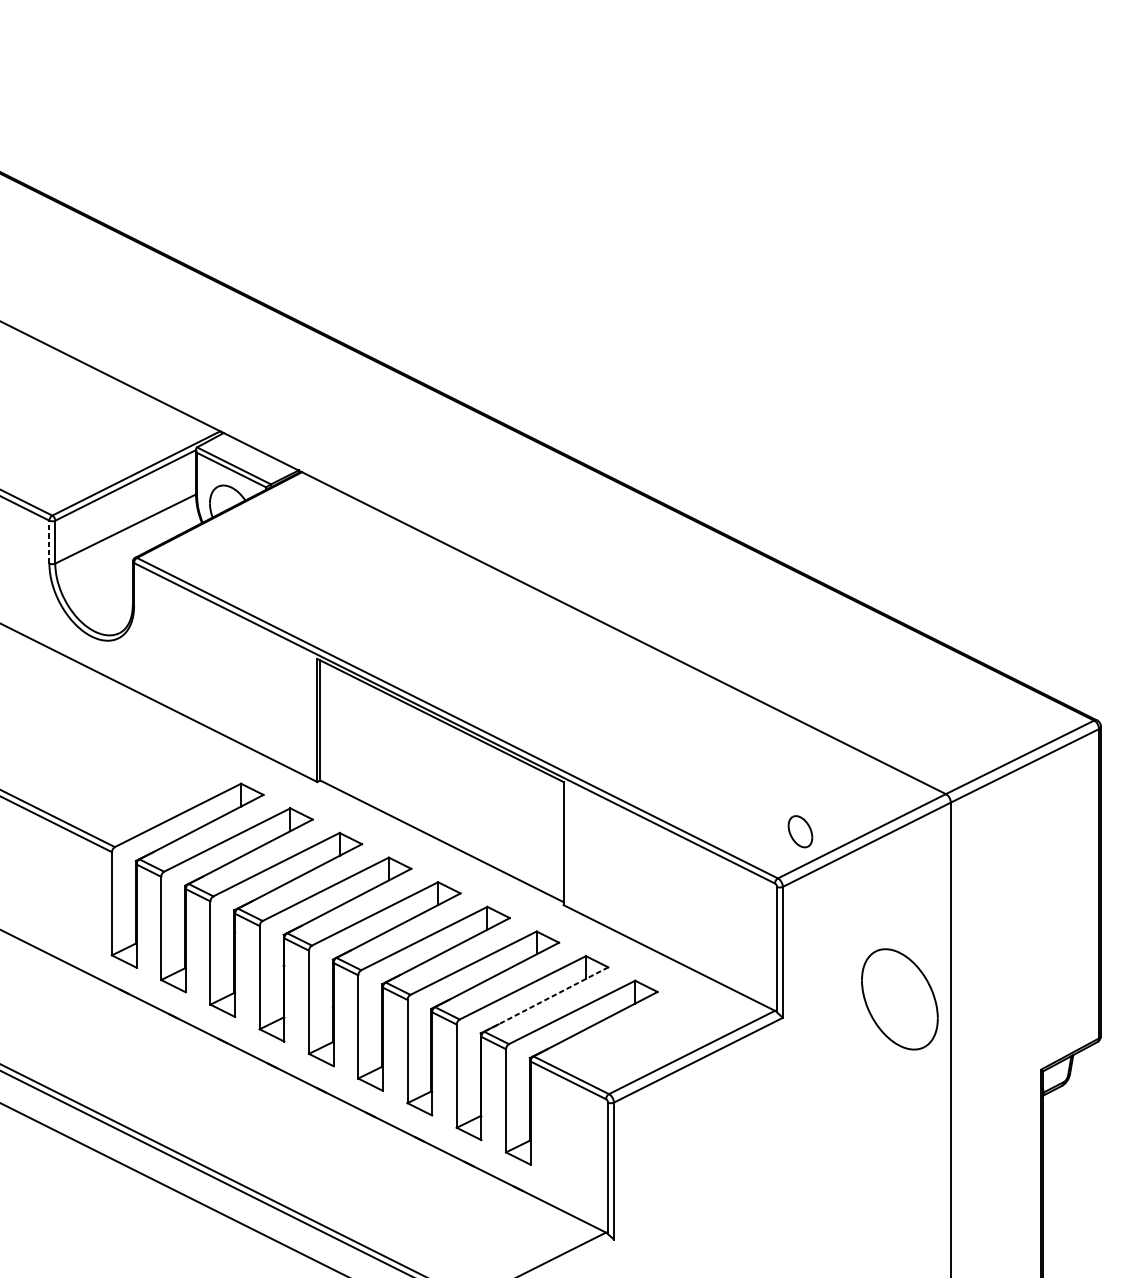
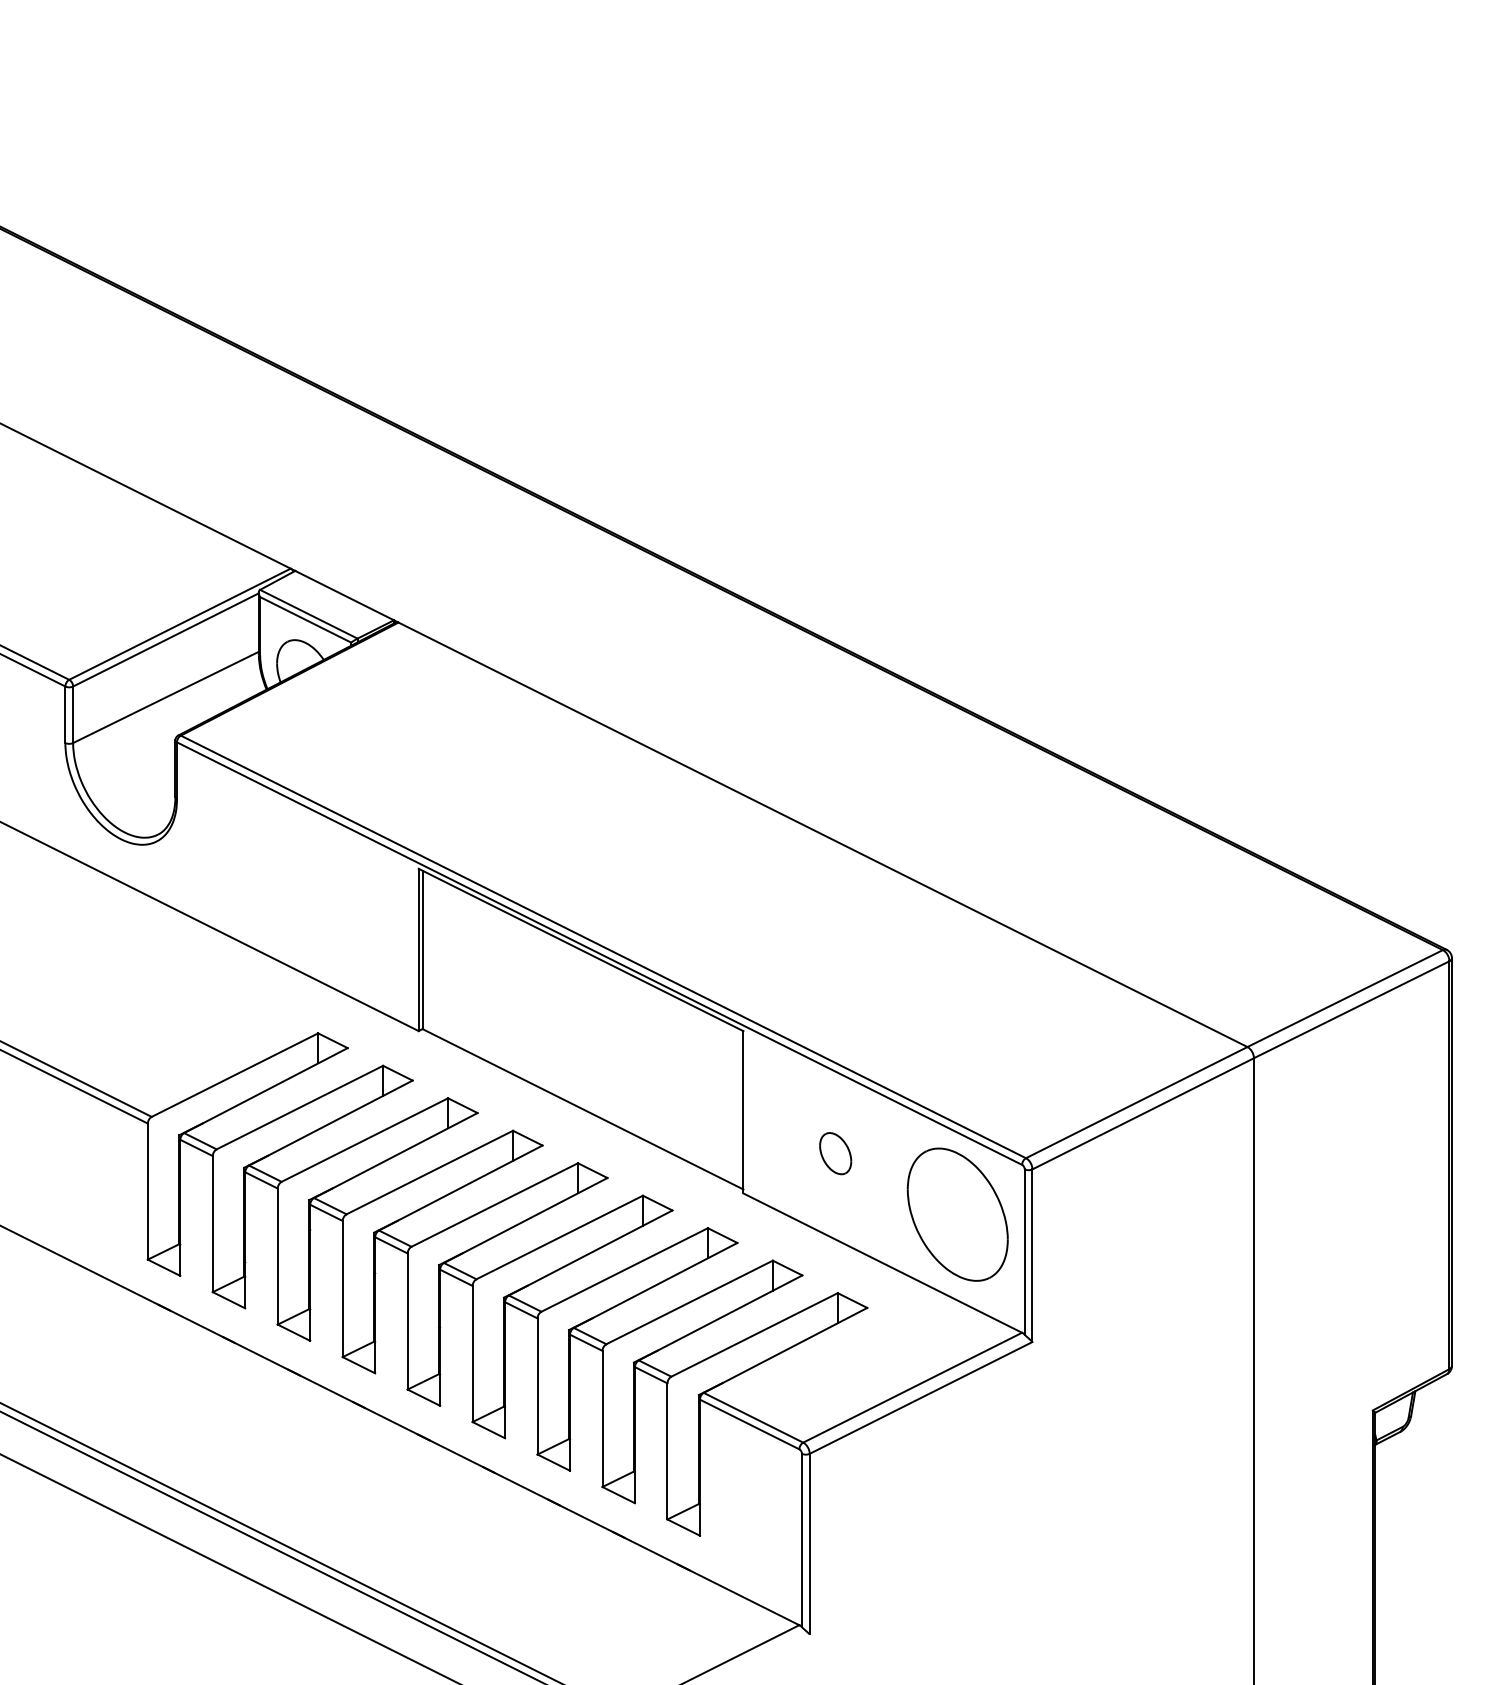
line: (49, 541) -> (65, 714), dashed -> solid
part: (800, 831) -> (835, 1153), moved
line: (546, 999) -> (720, 1318), dashed -> solid
part: (899, 999) -> (957, 1214), moved

